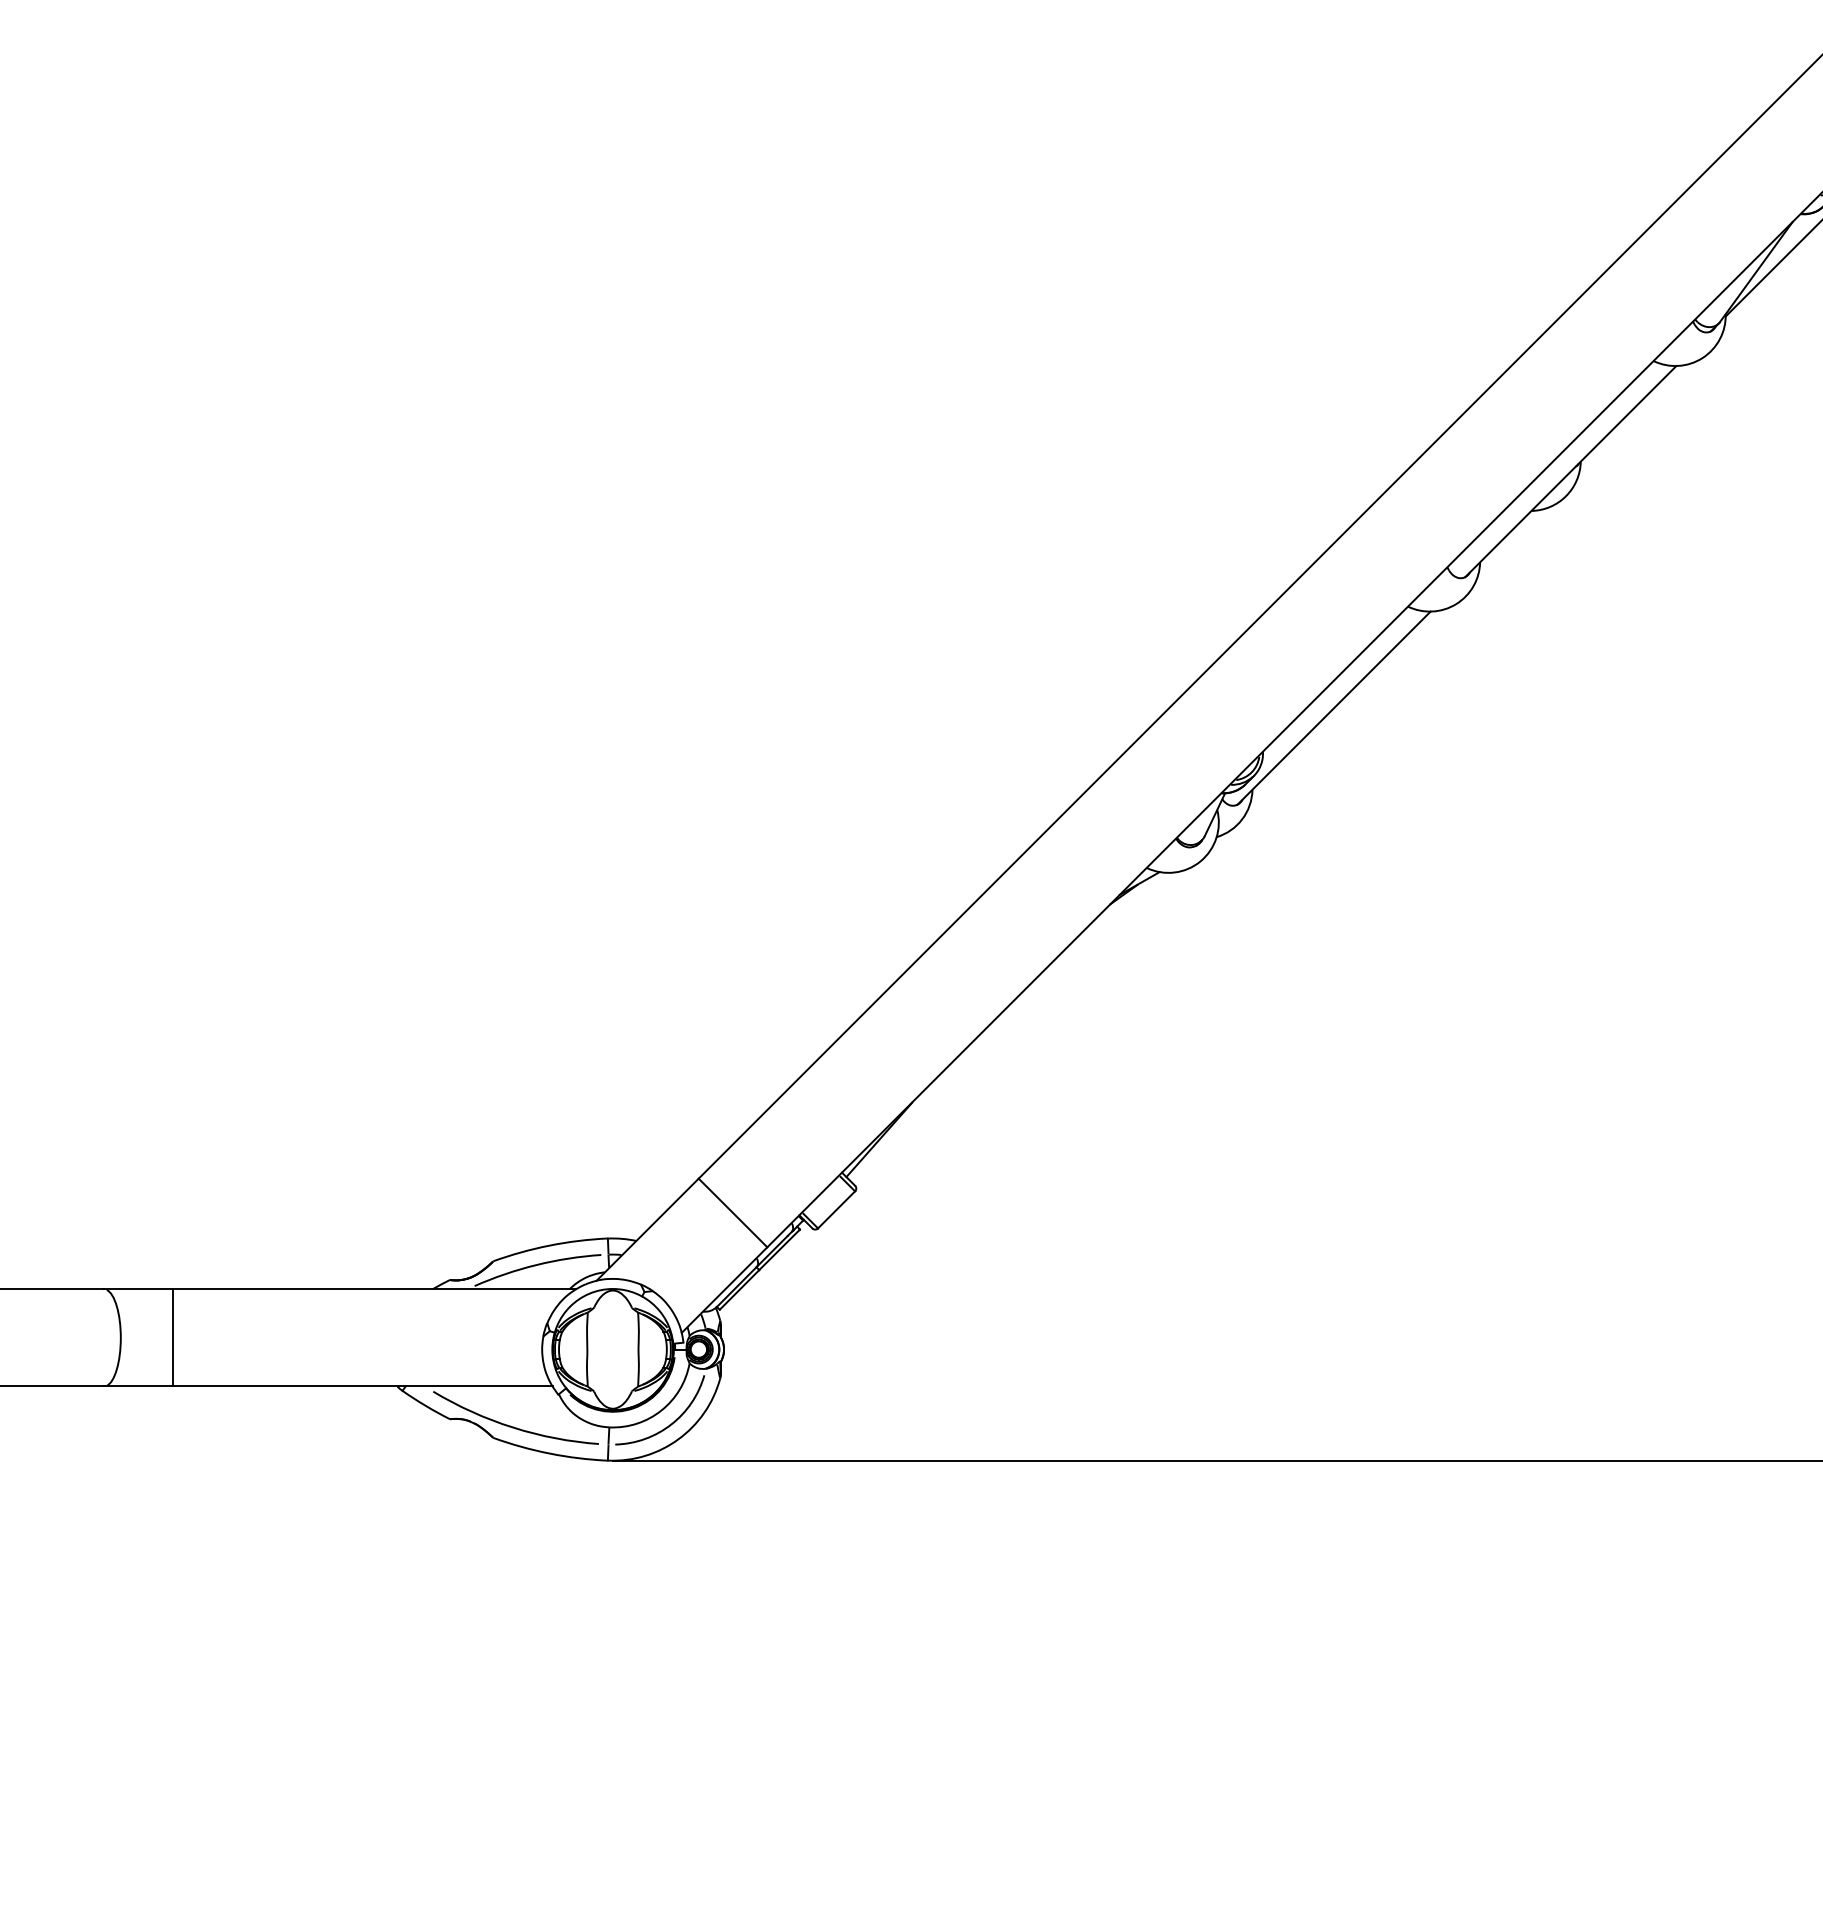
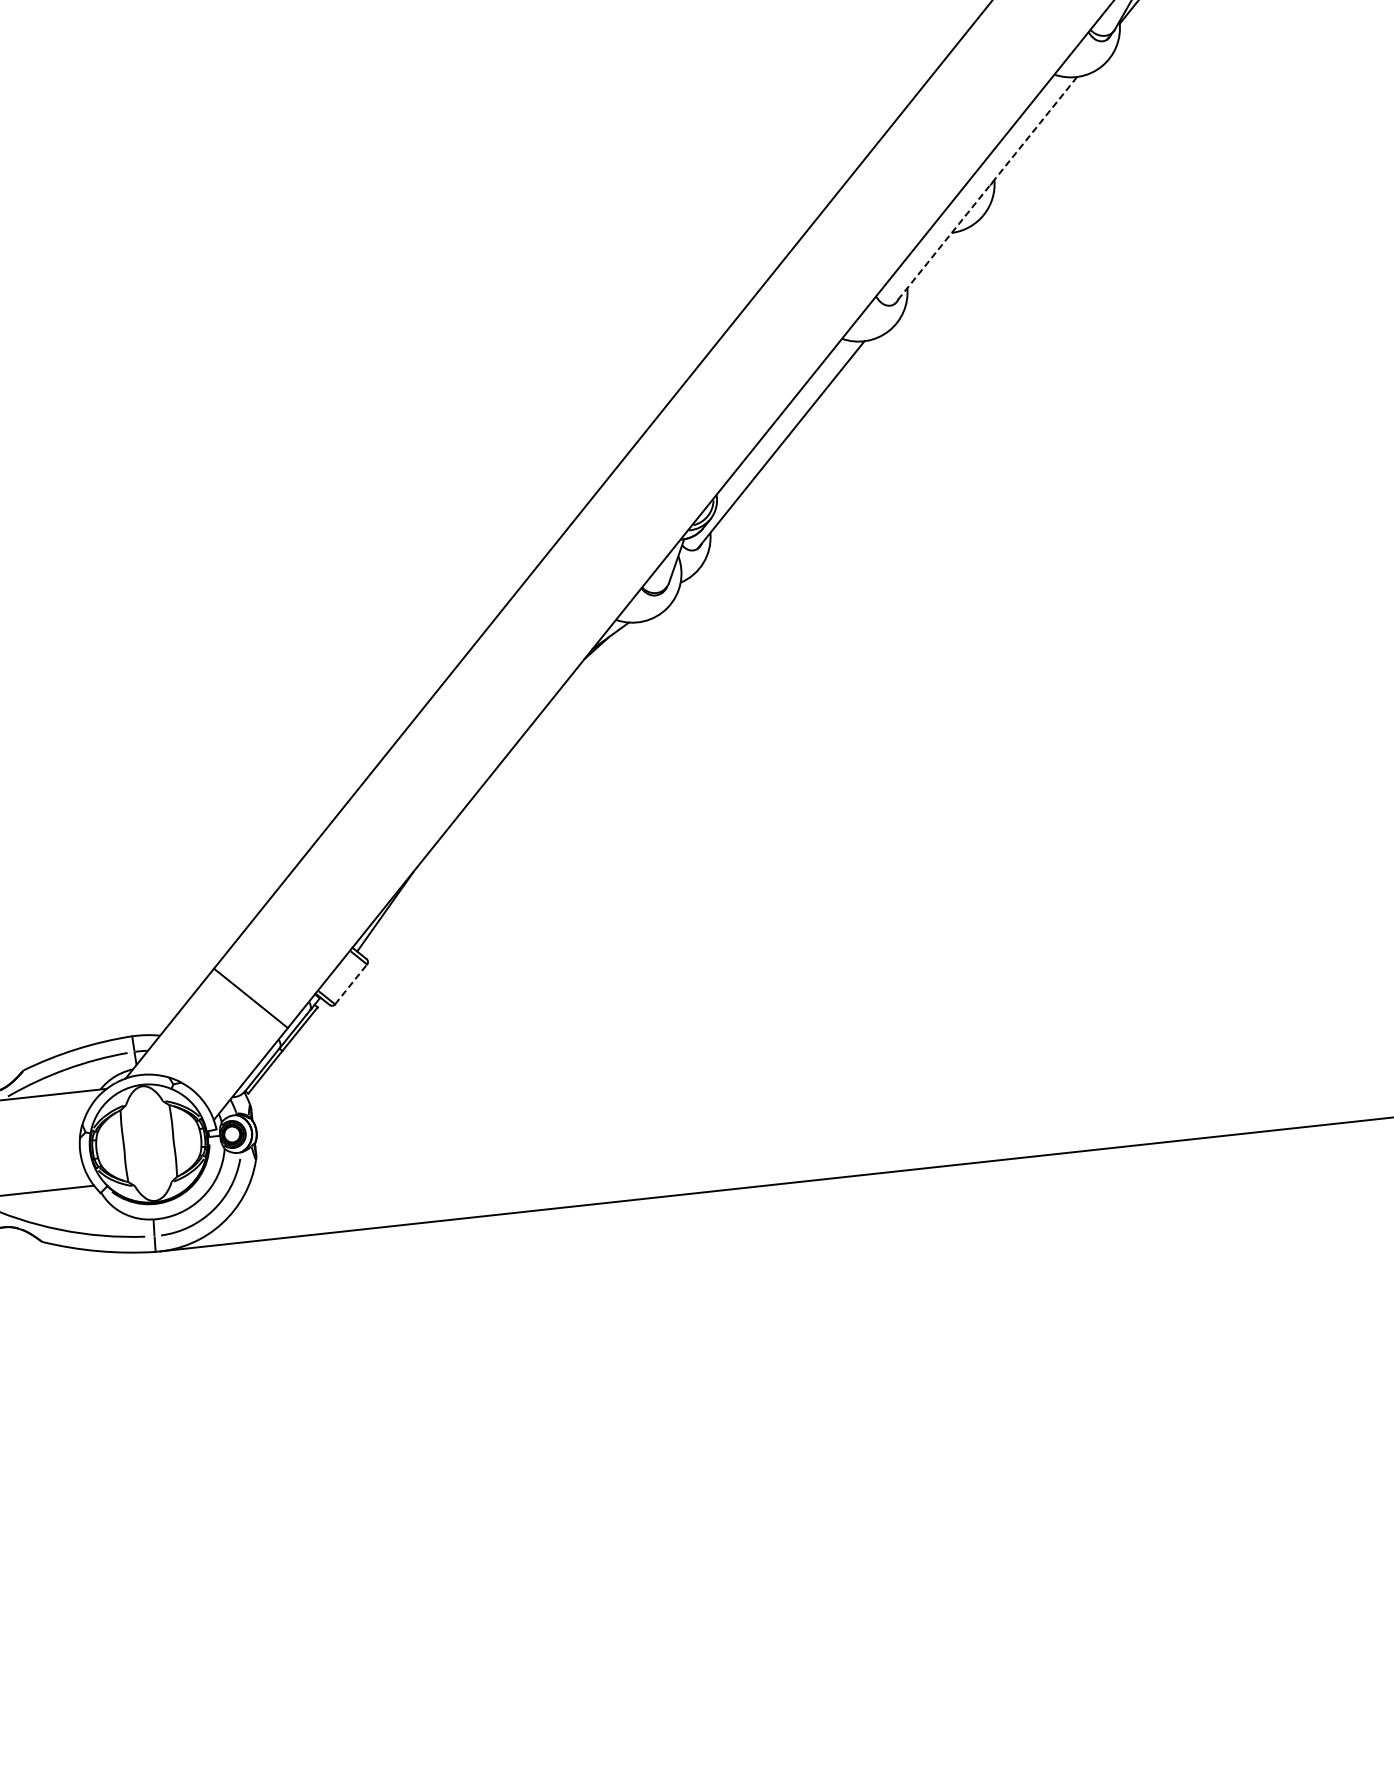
line: (1570, 471) -> (985, 190), solid -> dashed
line: (836, 1209) -> (351, 984), solid -> dashed

